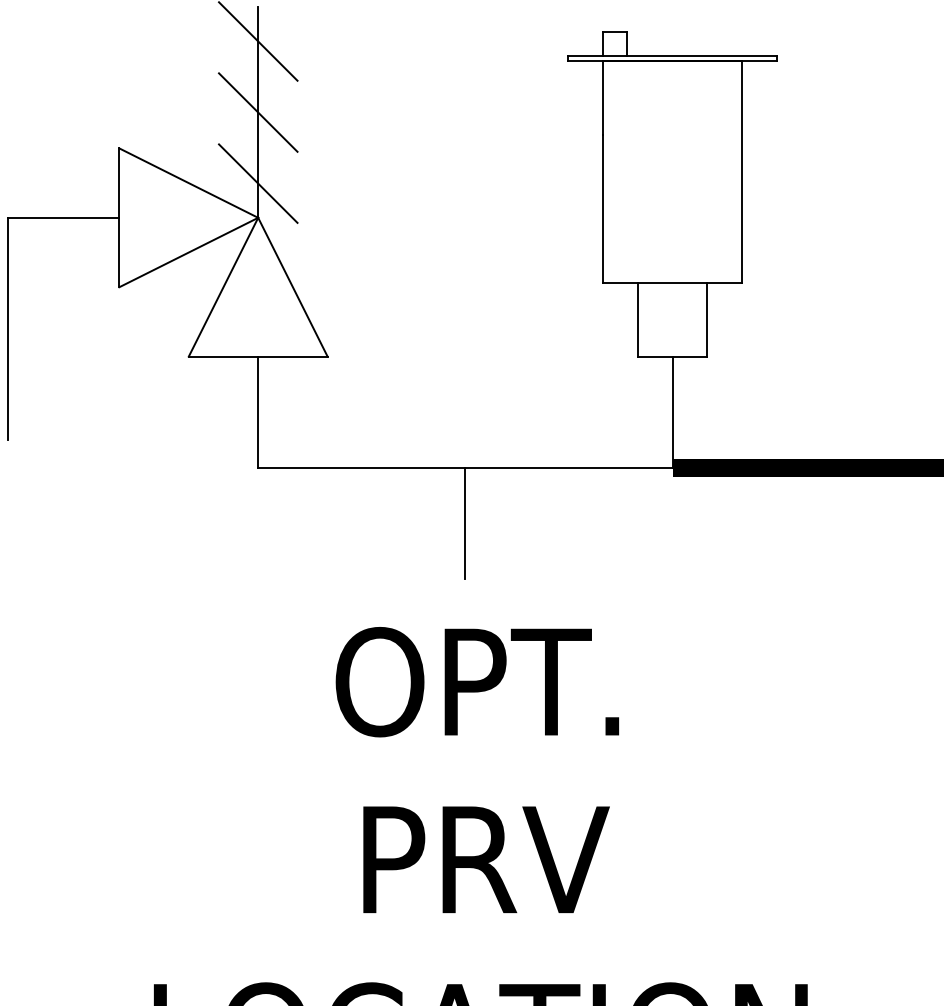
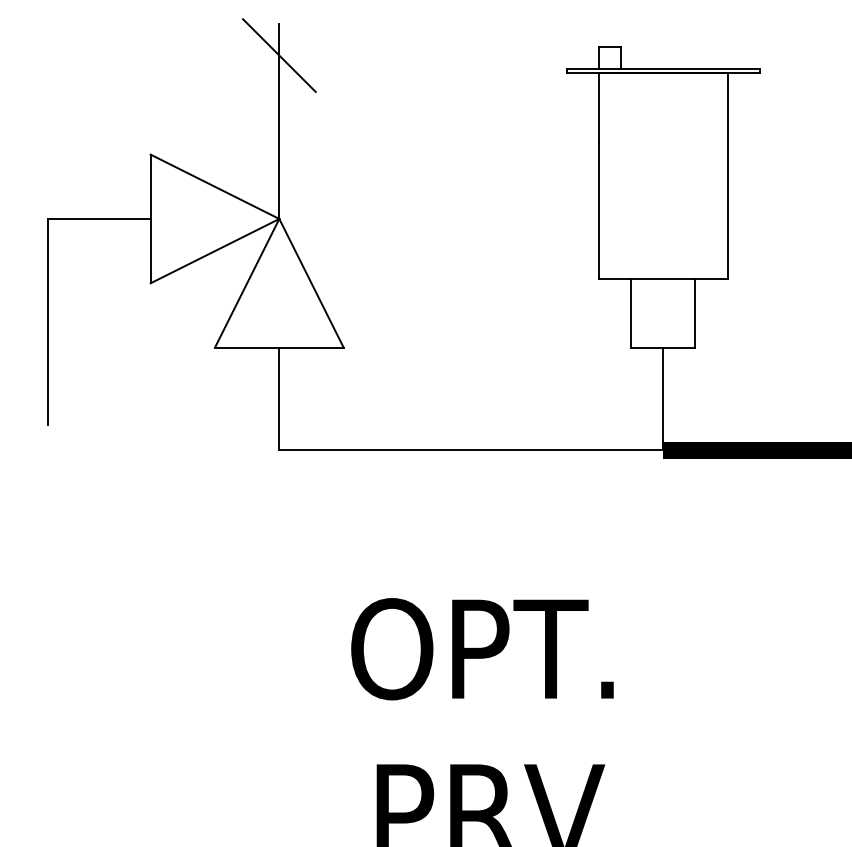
line: (258, 112) -> (279, 121), removed
line: (258, 183) -> (279, 187), removed
line: (465, 522) -> (471, 501), removed

